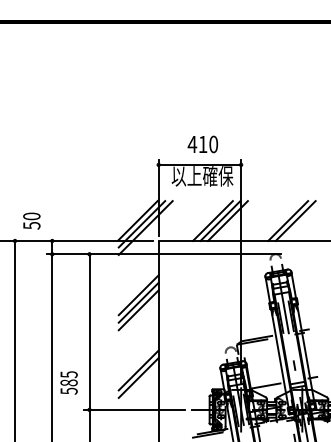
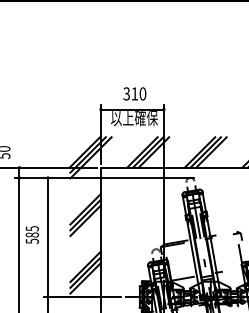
text: (192, 144) -> (126, 93), 410 -> 310
line: (303, 220) -> (211, 152), added
text: (68, 382) -> (31, 234), moved
line: (138, 385) -> (85, 278), added

